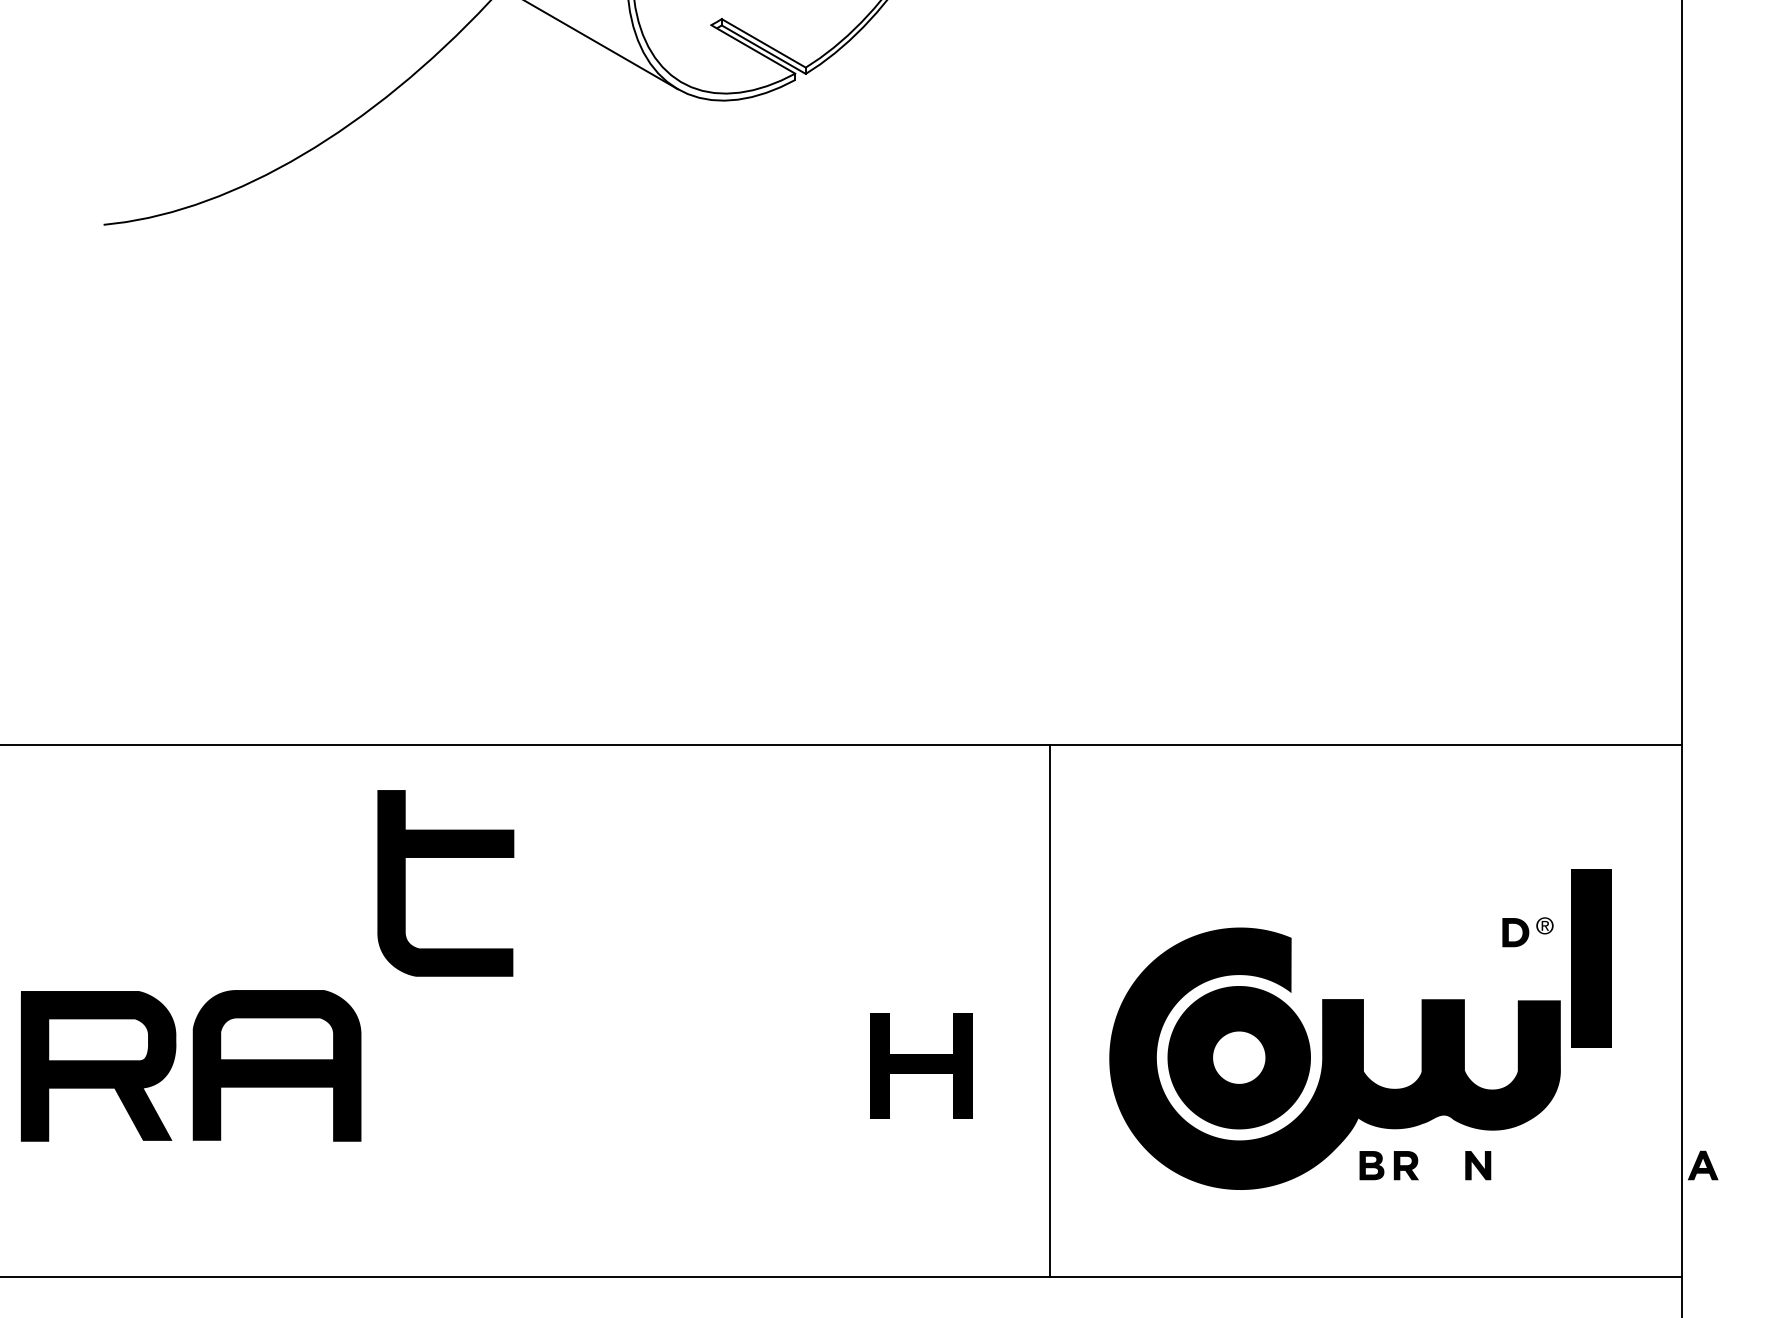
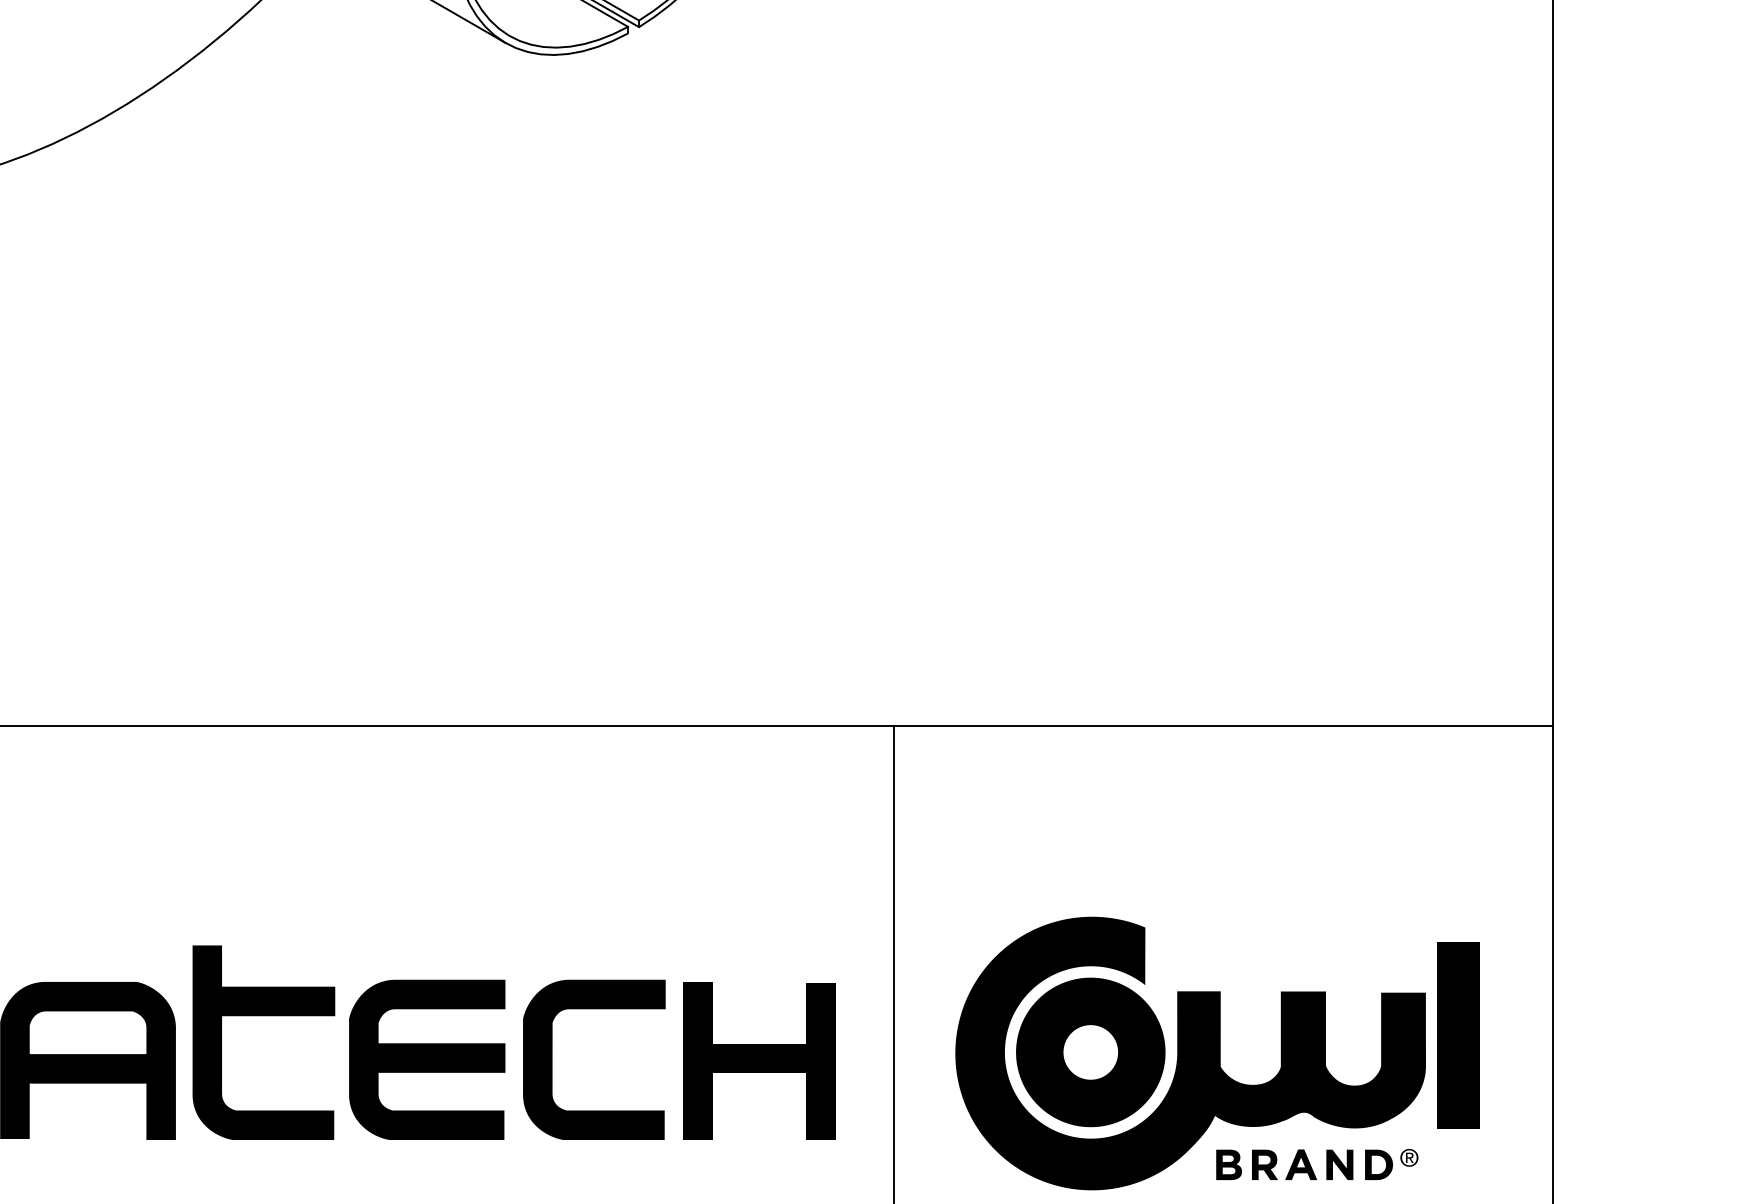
part: (445, 857) -> (263, 1015), moved
part: (1527, 932) -> (1391, 1164), moved
part: (1591, 958) -> (1457, 1035), moved
fill: (602, 1064) -> (427, 1059), added
fill: (762, 1064) -> (593, 1059), added
part: (921, 1065) -> (759, 1060), size x1.43
part: (1703, 1165) -> (1301, 1164), moved

